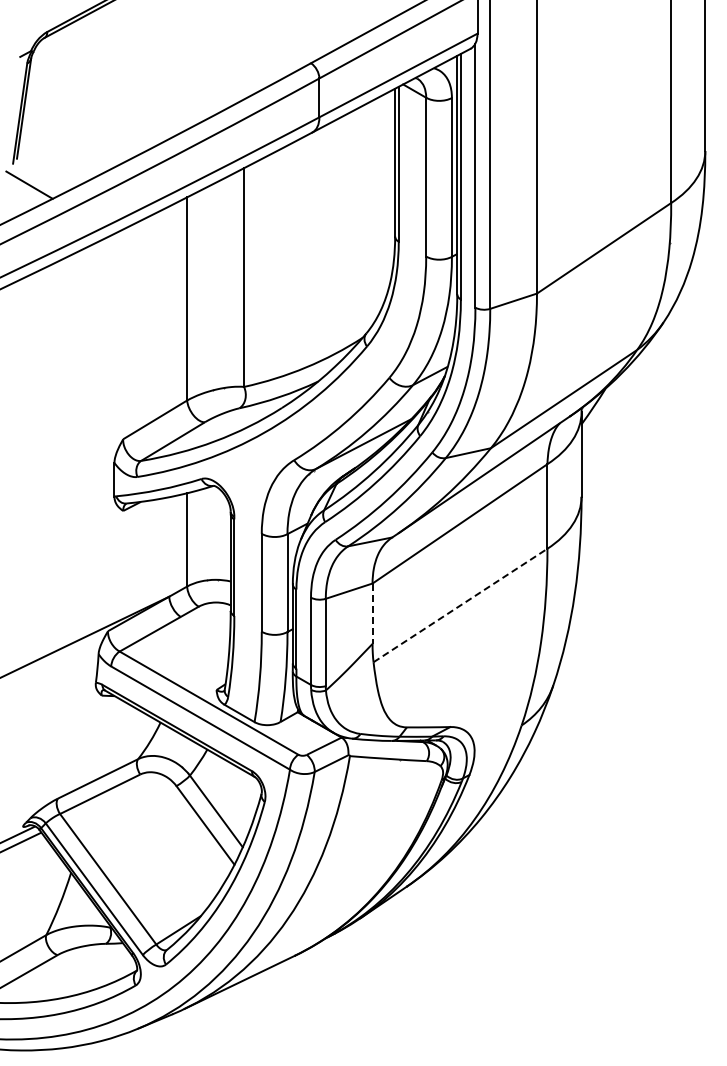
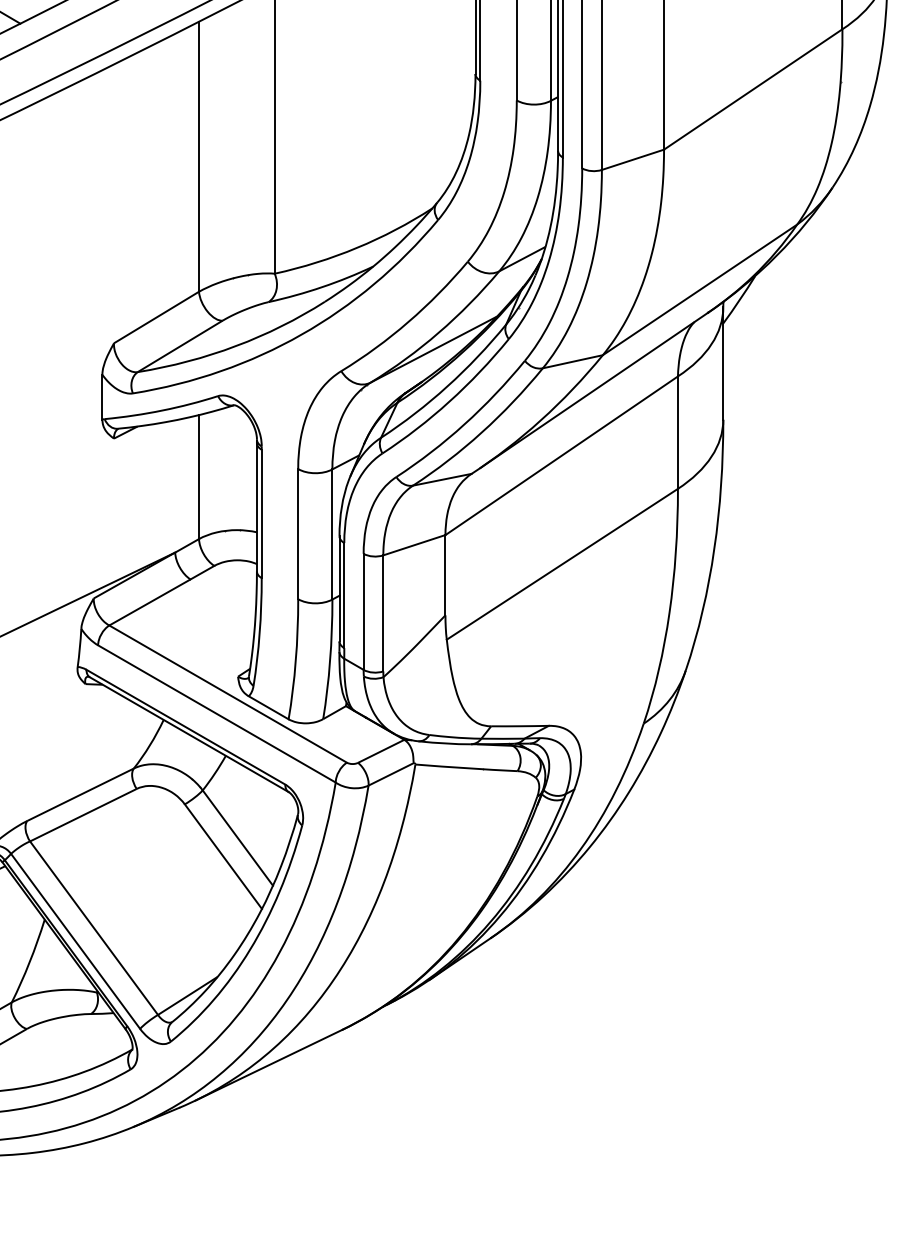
line: (460, 605) -> (562, 564), dashed -> solid
line: (372, 614) -> (445, 576), dashed -> solid

